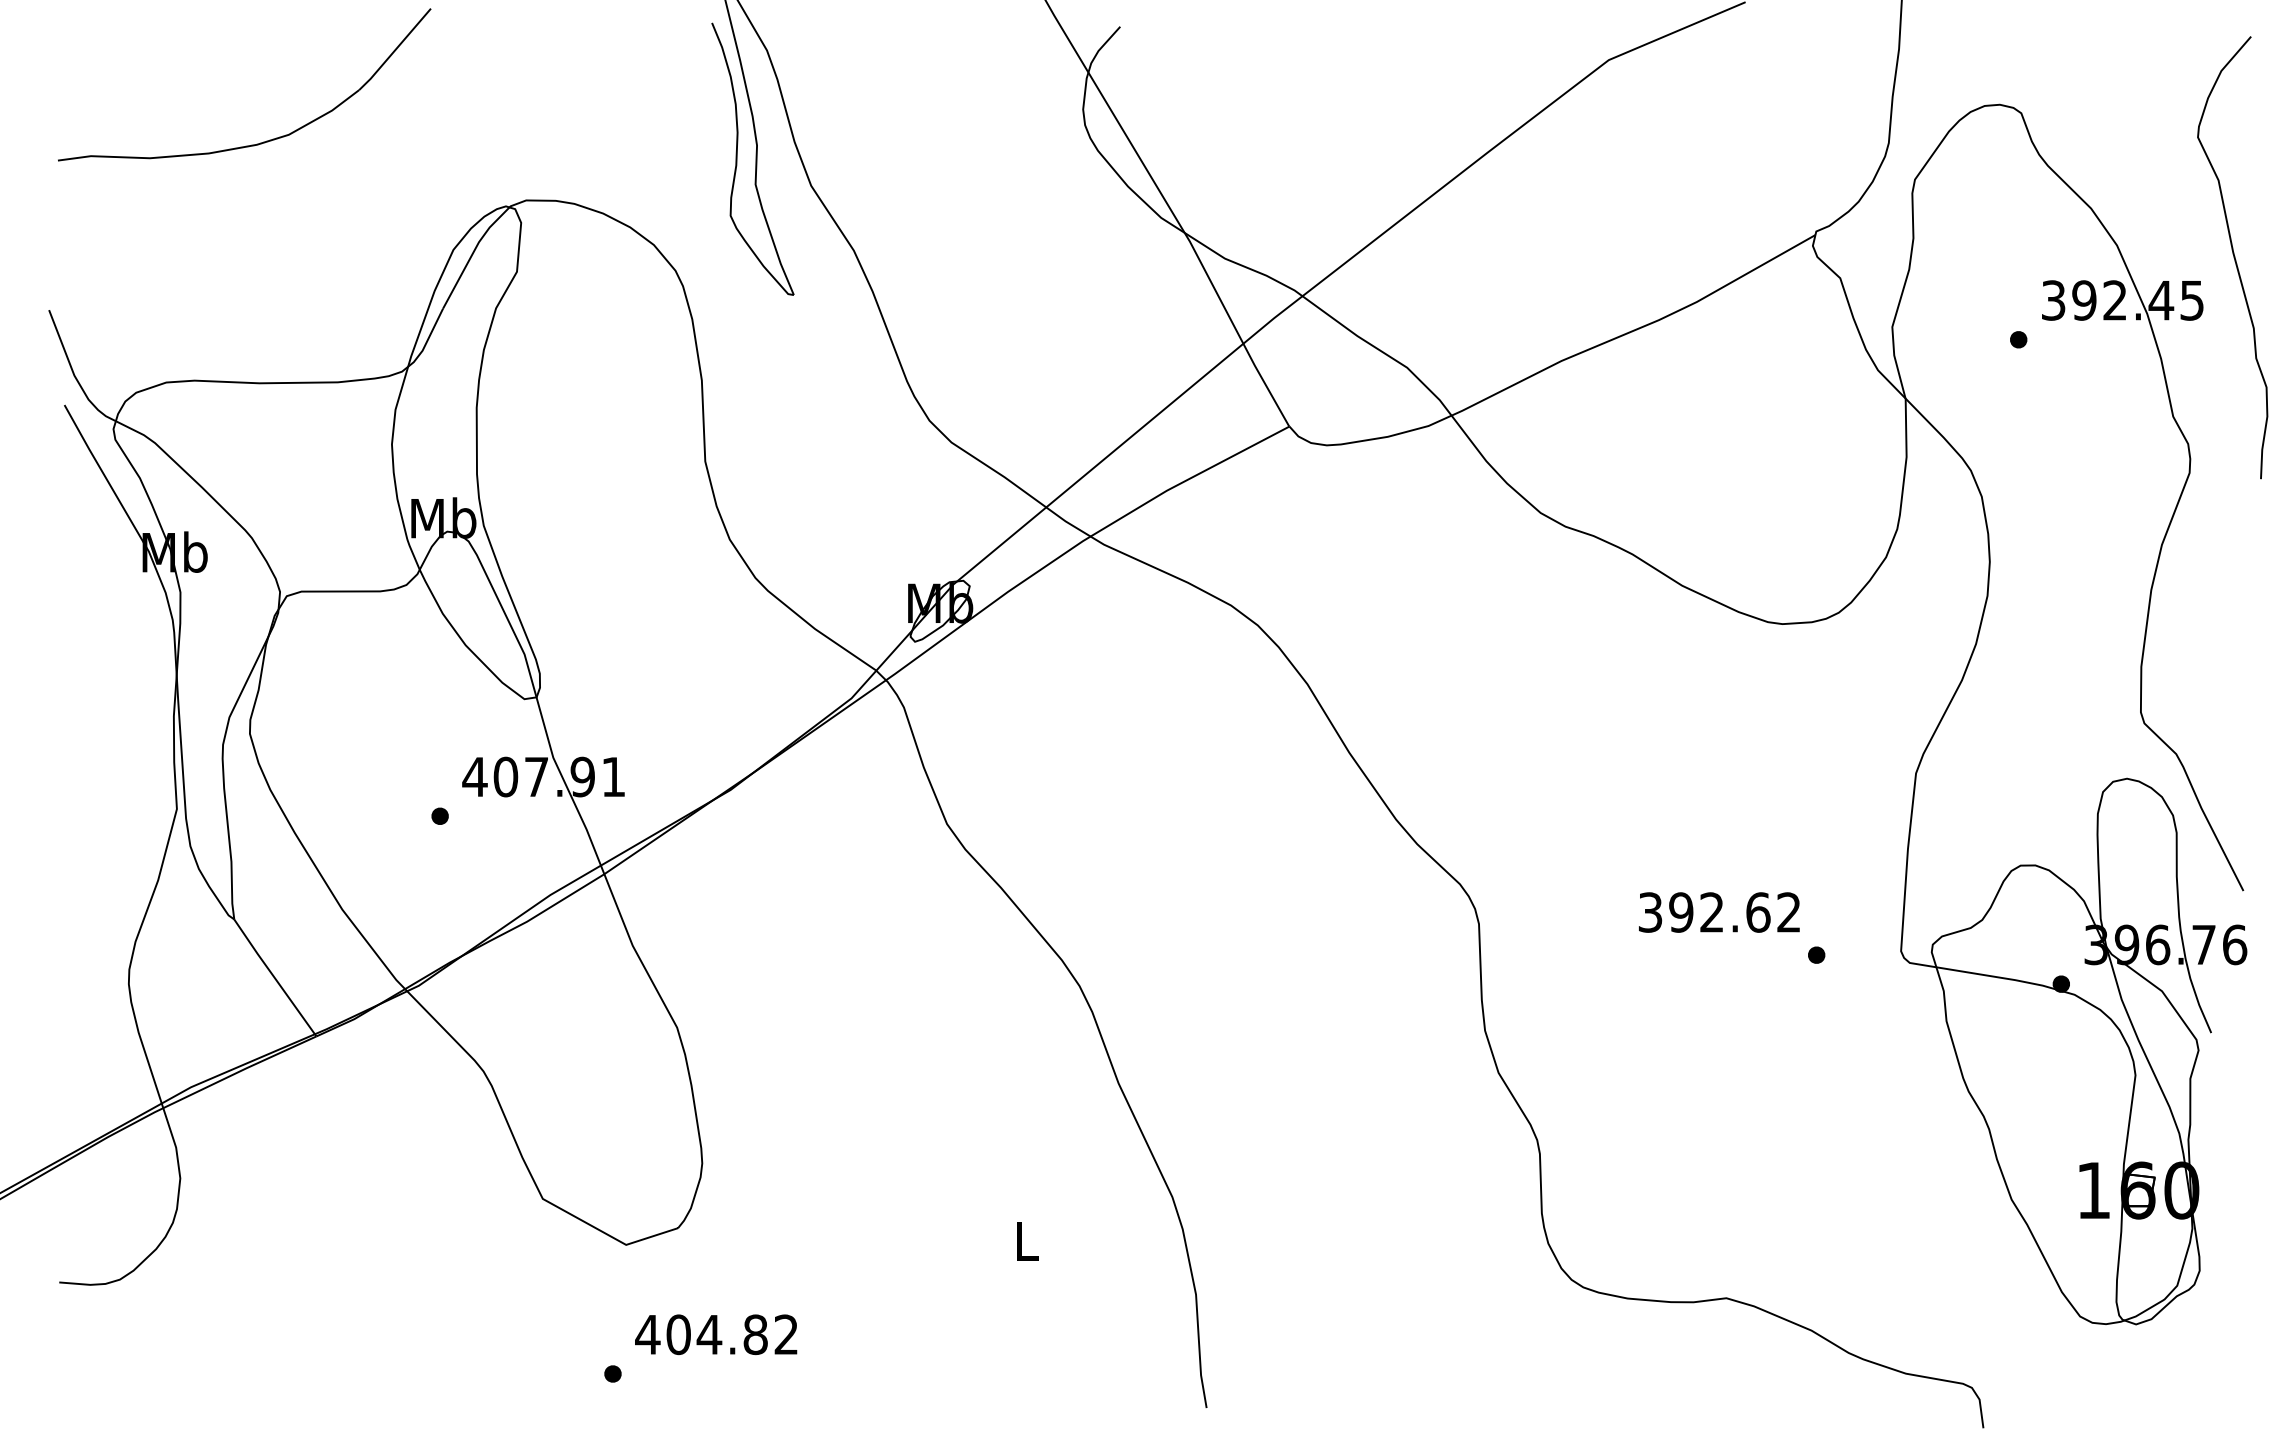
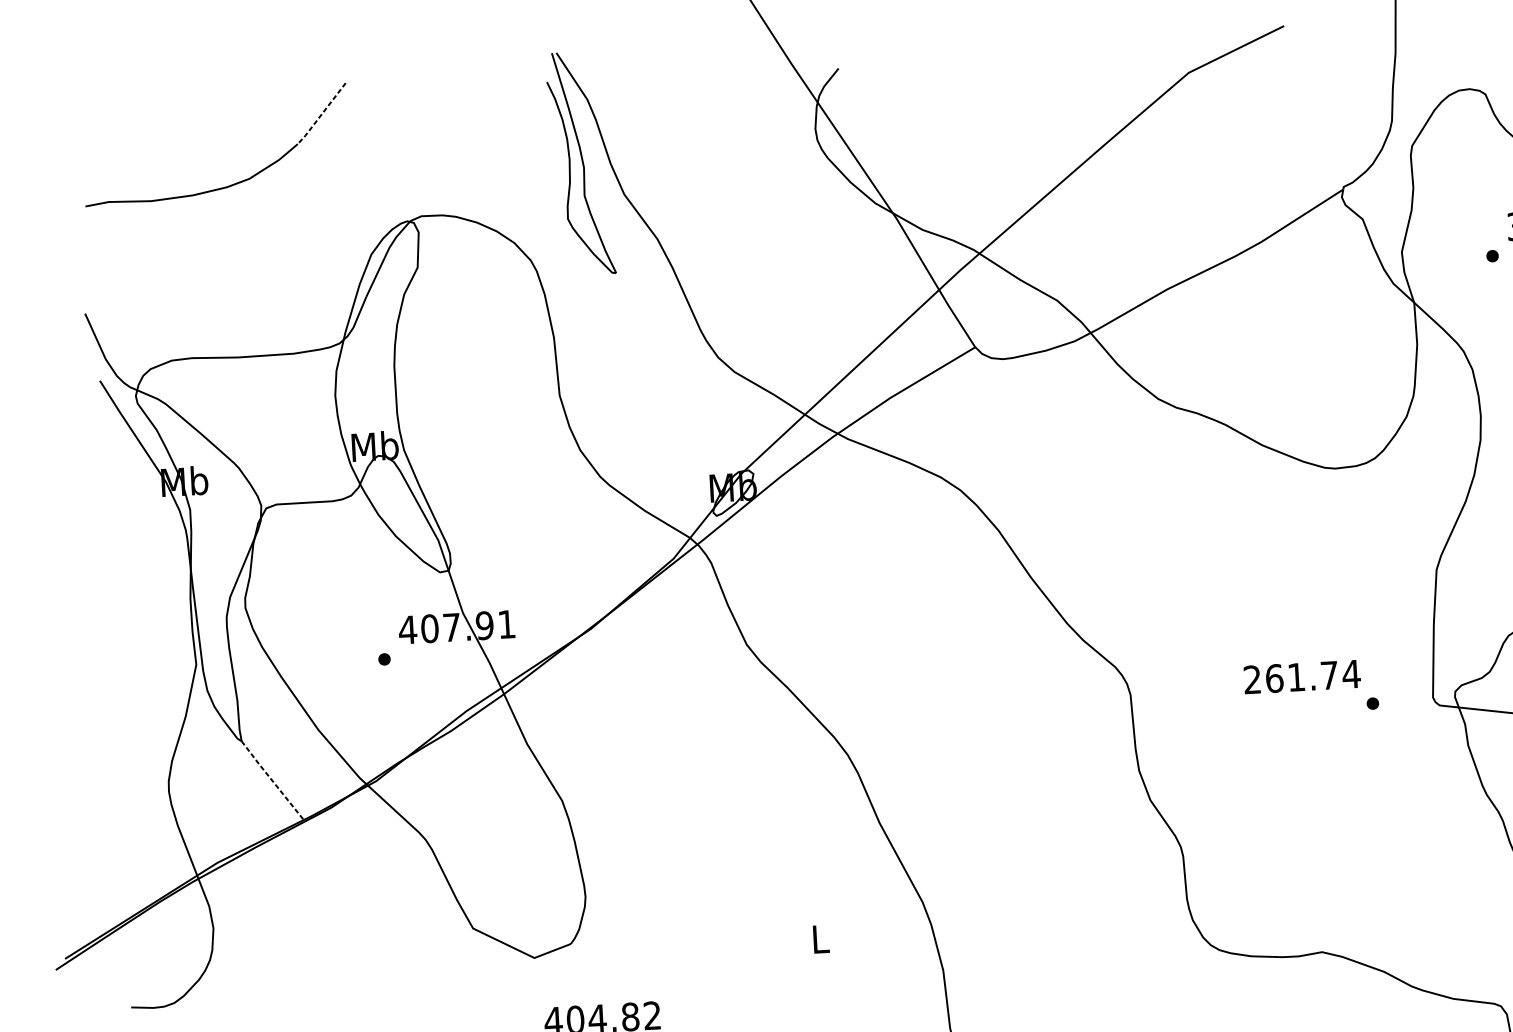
line: (394, 50) -> (321, 114), solid -> dashed
text: (1719, 912) -> (1301, 677), 392.62 -> 261.74
line: (274, 977) -> (272, 781), solid -> dashed

